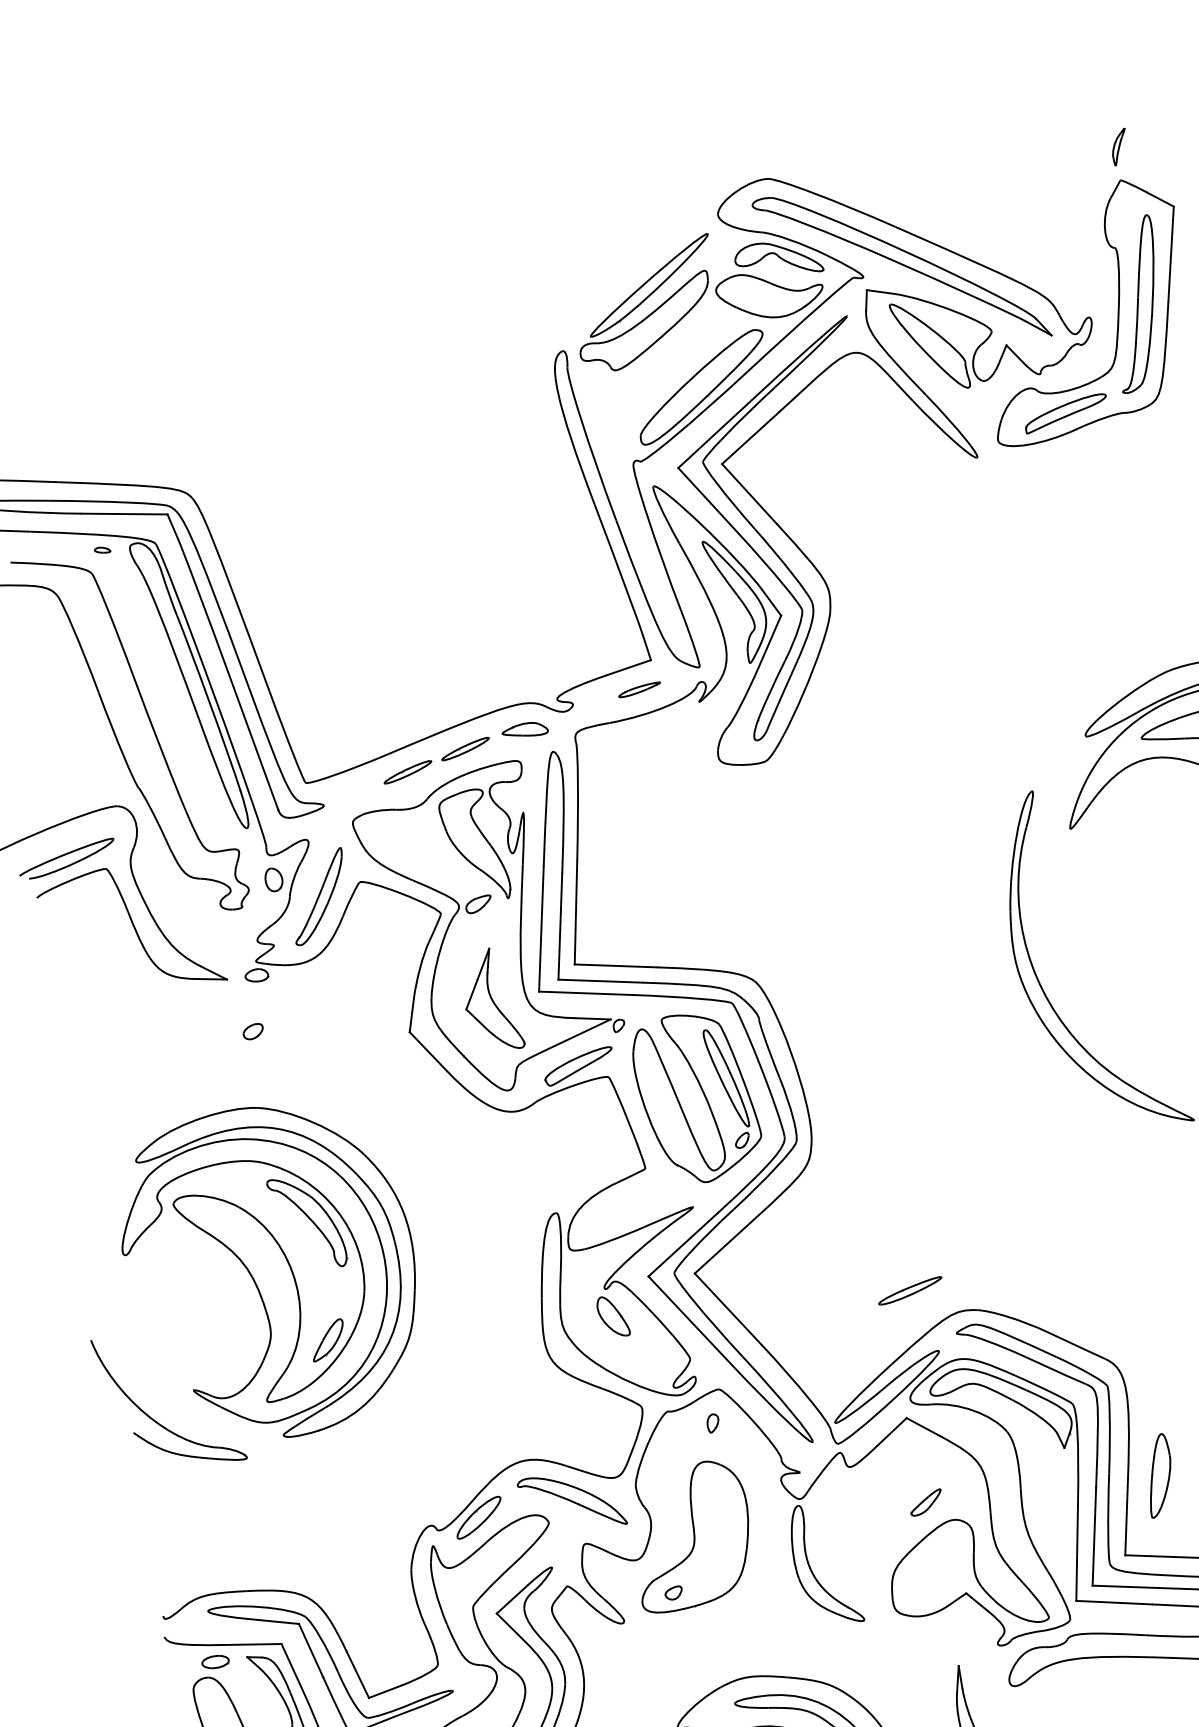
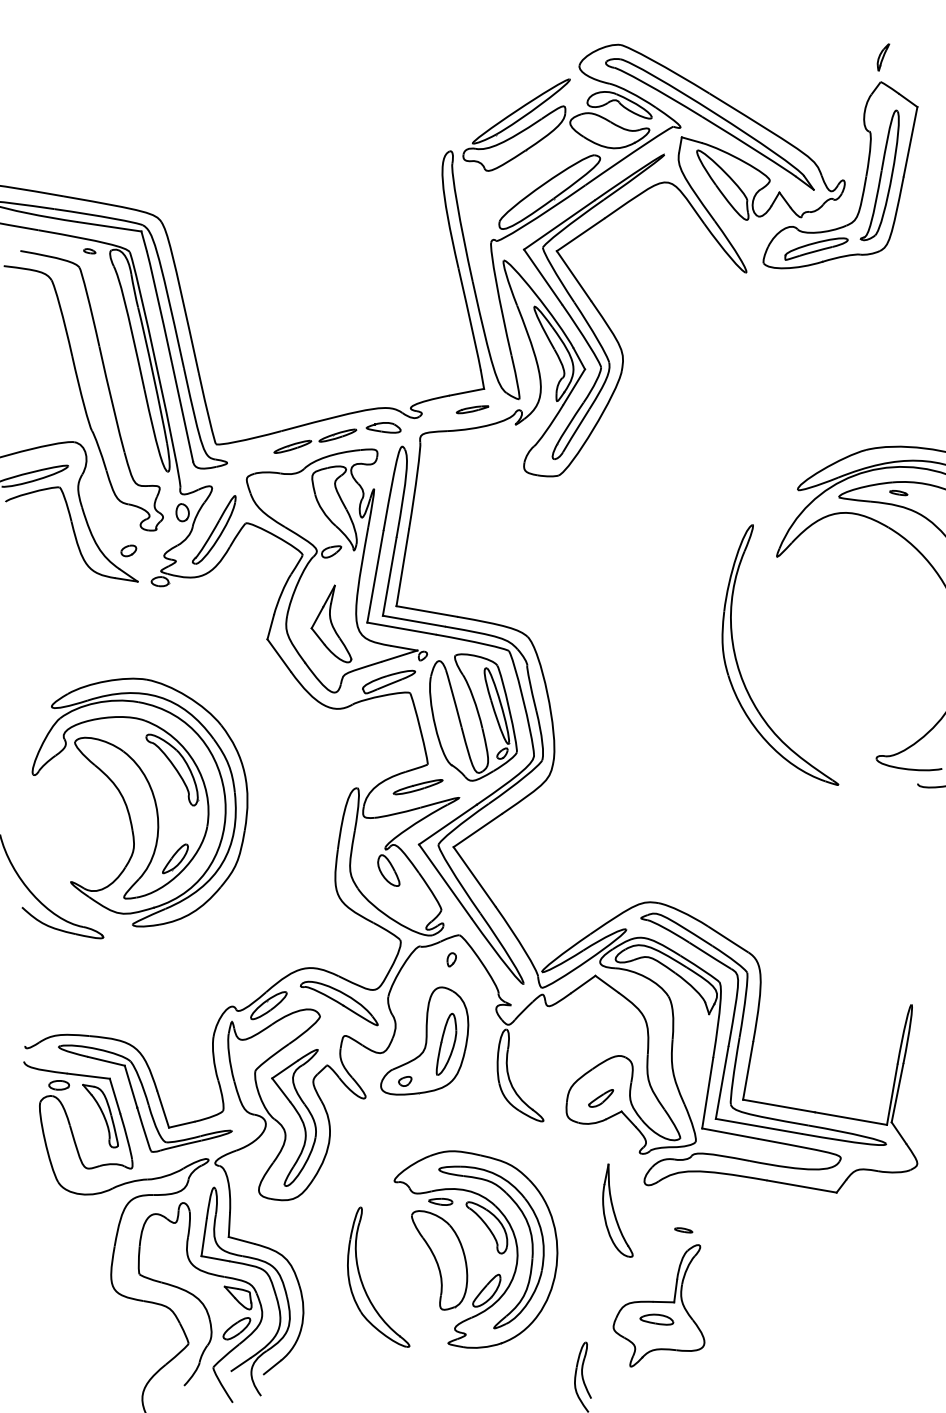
part: (252, 1031) -> (128, 550), moved
part: (909, 1291) -> (417, 787), moved
part: (1159, 1474) -> (446, 1043), moved
part: (926, 1502) -> (601, 1098), moved

